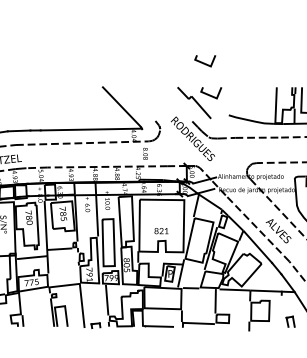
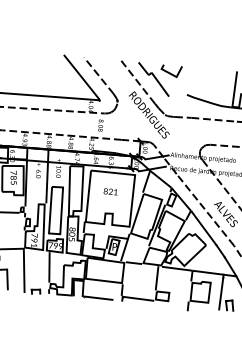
line: (204, 62) -> (167, 40), removed
line: (138, 104) -> (98, 75), added
line: (176, 104) -> (135, 79), added
text: (161, 231) -> (110, 192), moved
line: (280, 310) -> (220, 293), added

